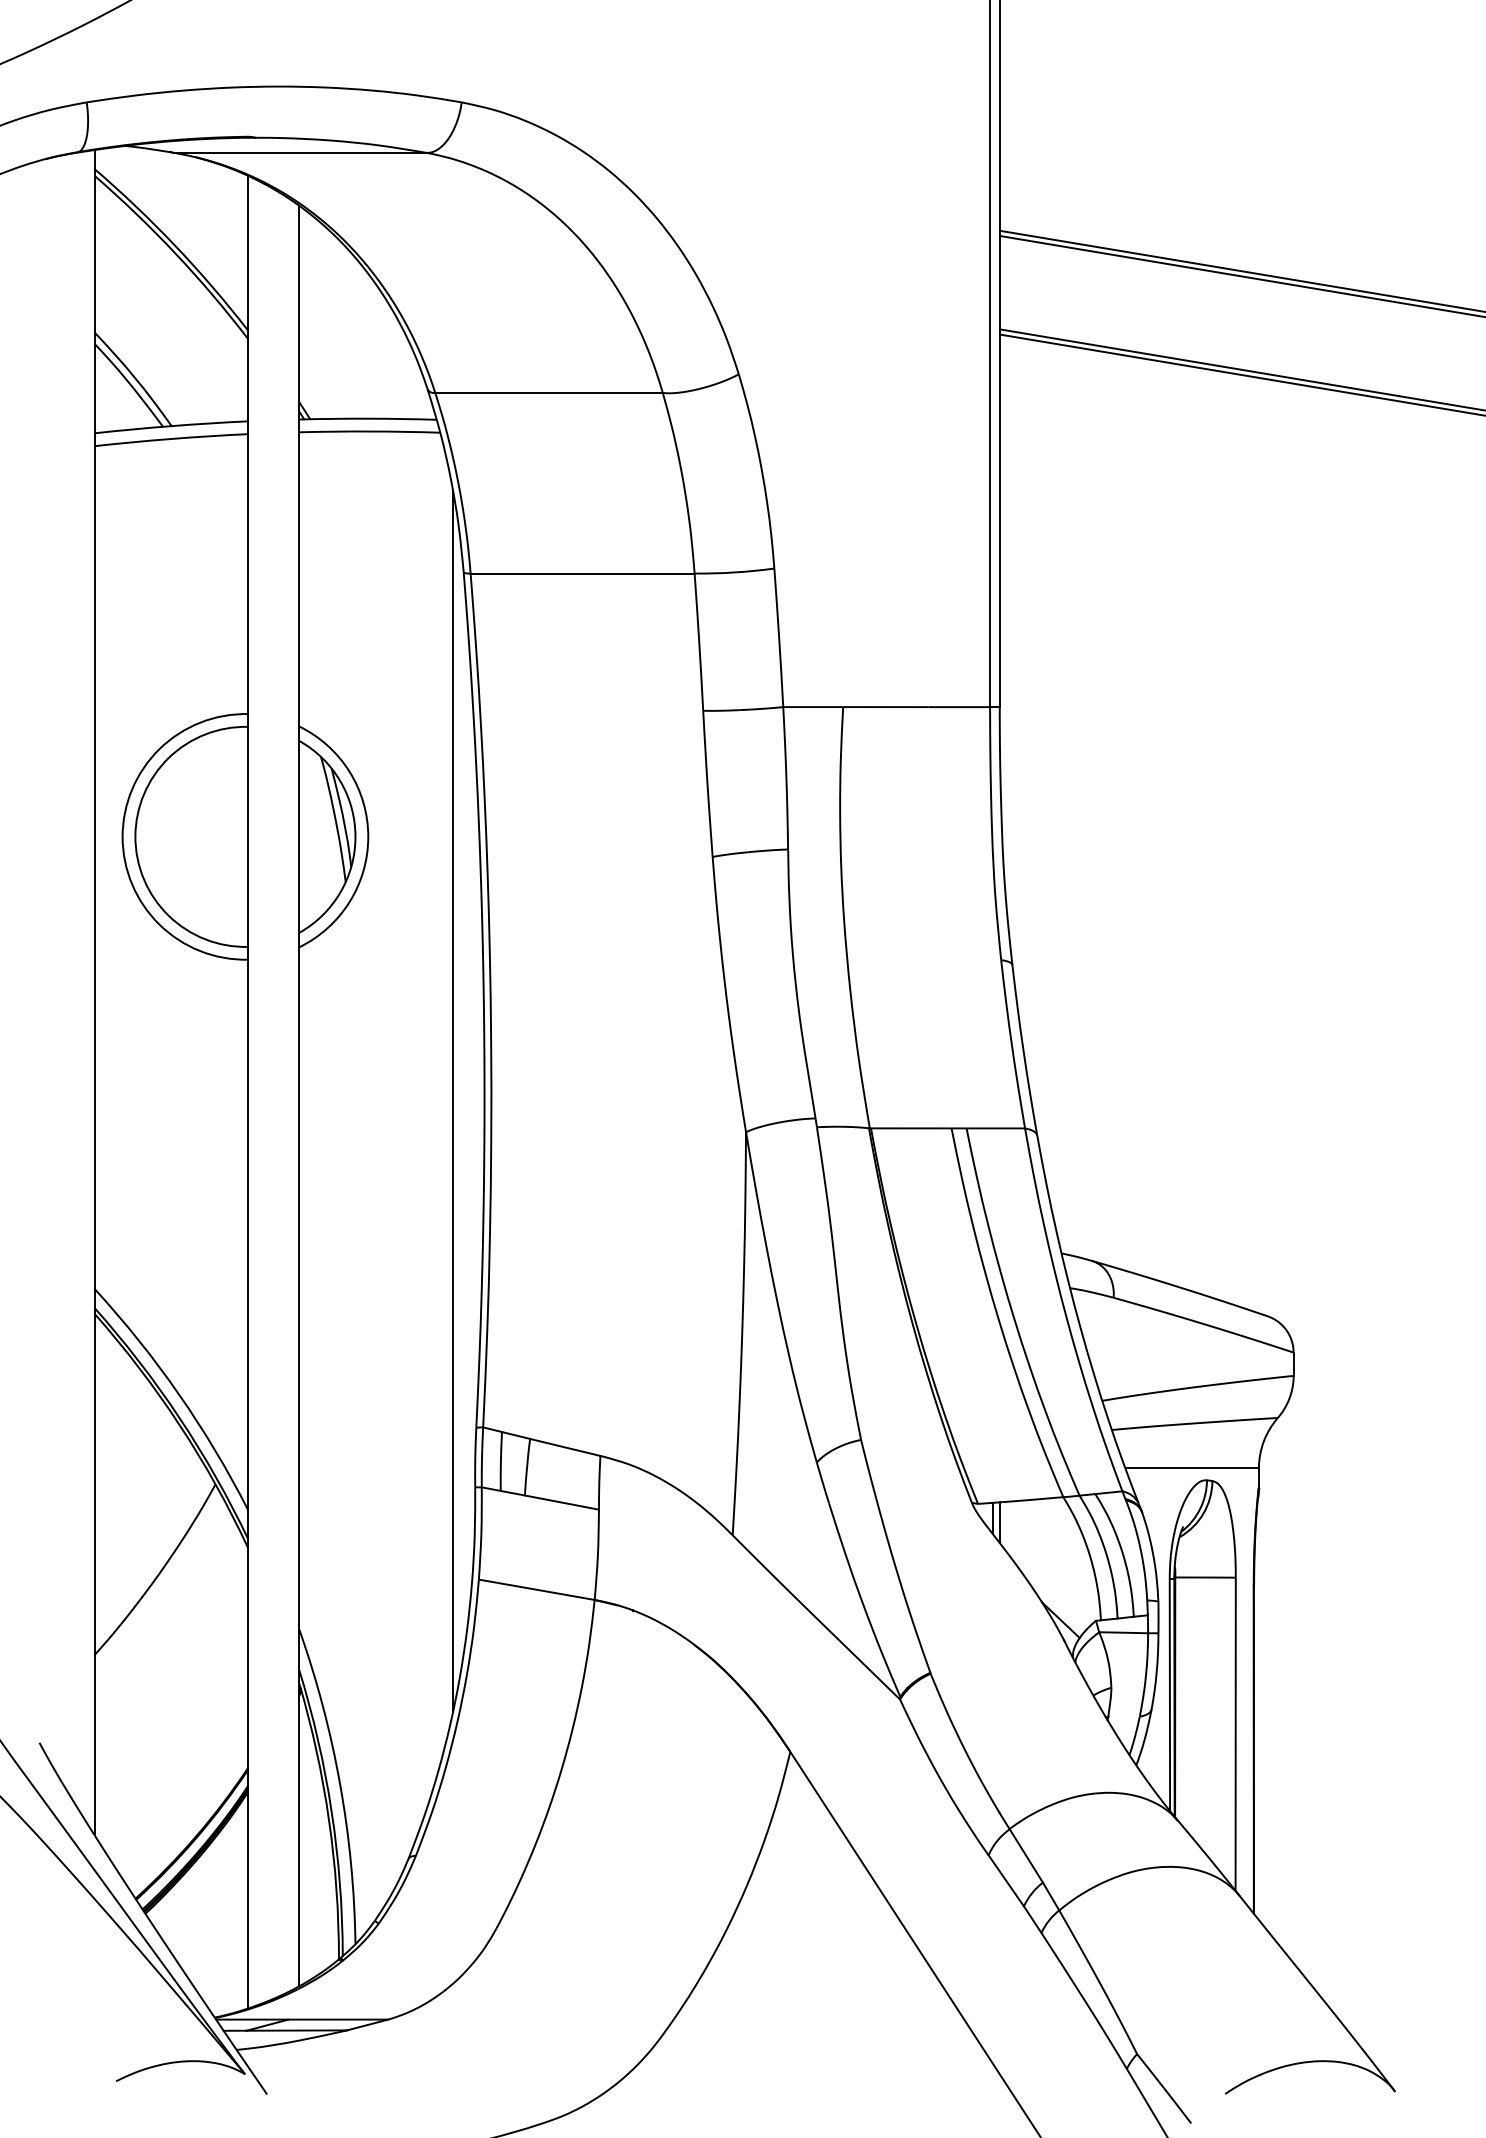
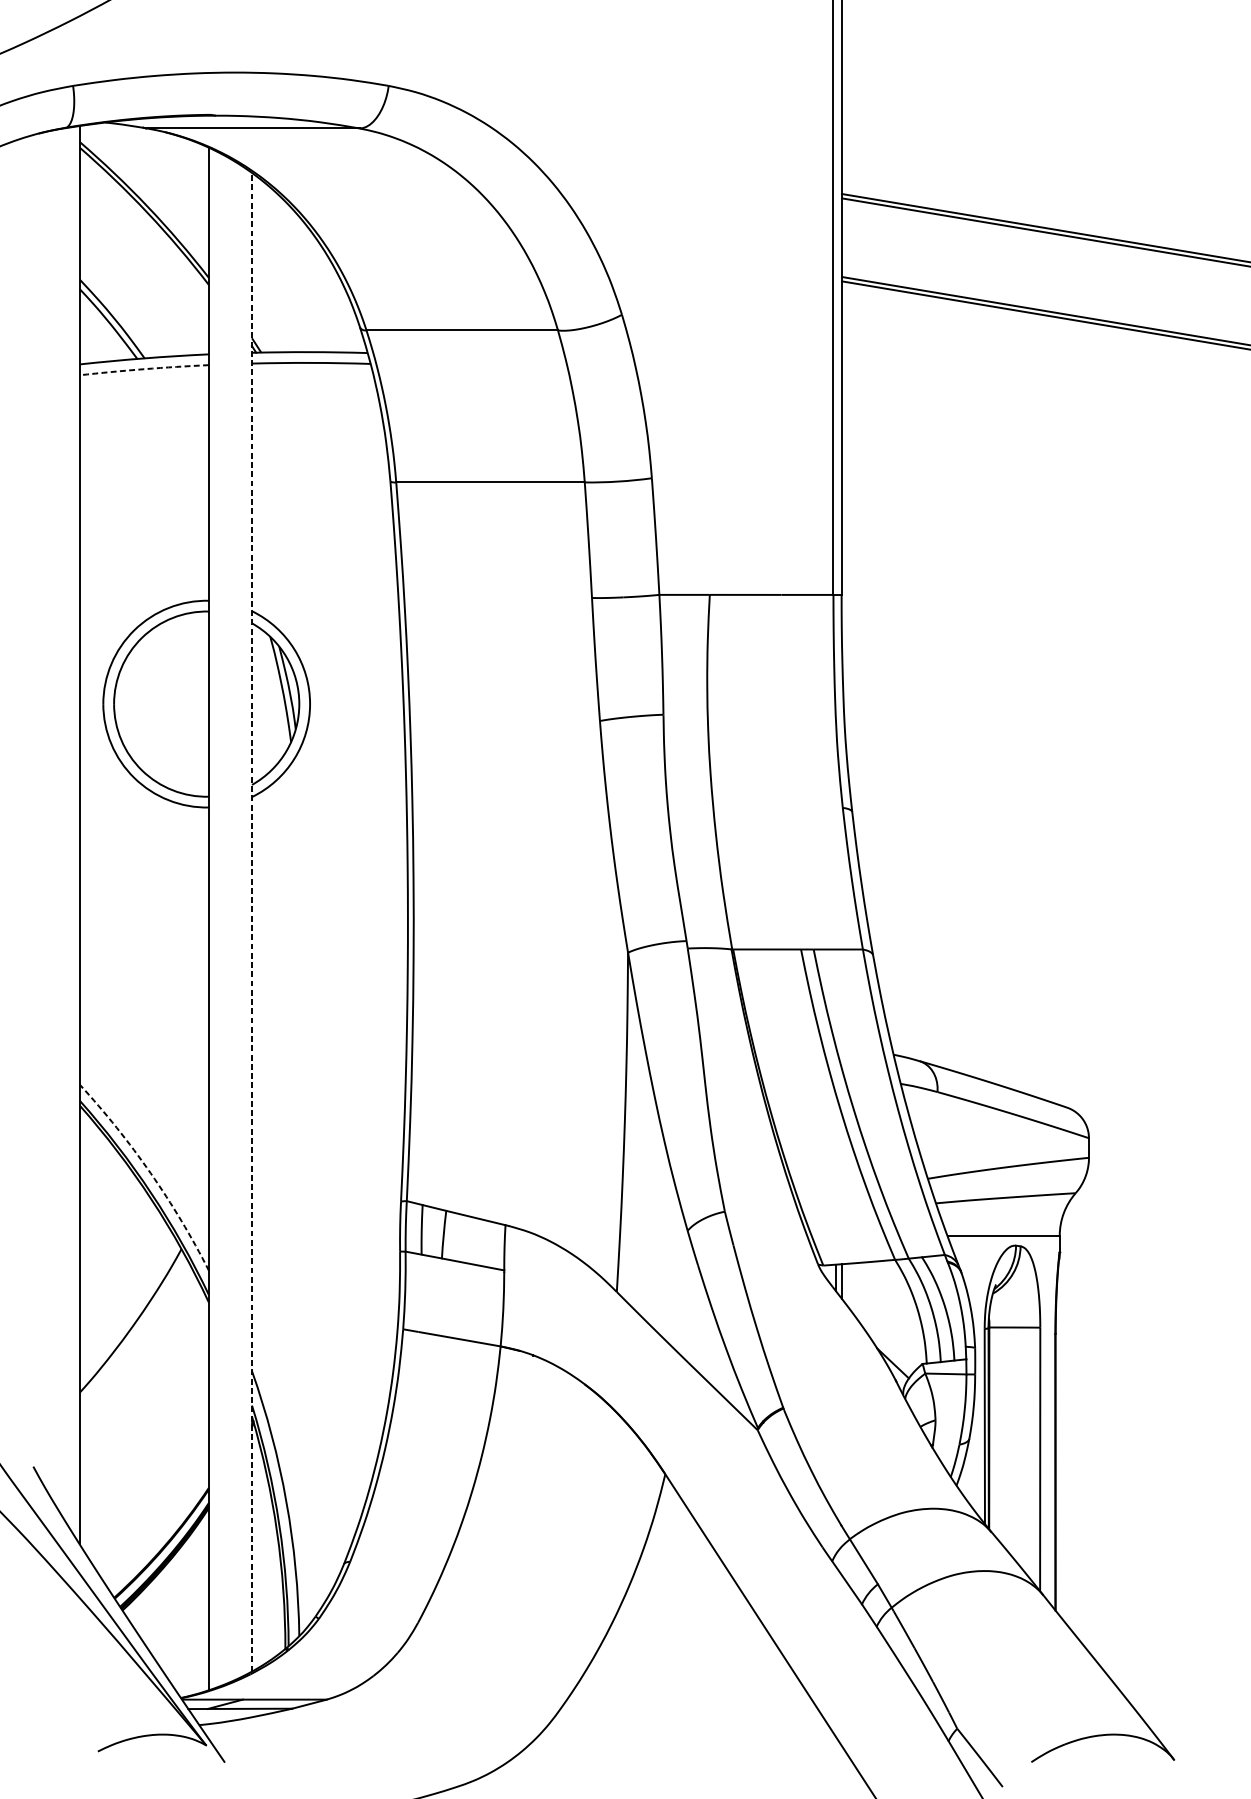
arc: (171, 438) -> (144, 368), solid -> dashed
line: (299, 1095) -> (252, 921), solid -> dashed
line: (452, 1101) -> (380, 926), removed
arc: (178, 1394) -> (150, 1173), solid -> dashed

